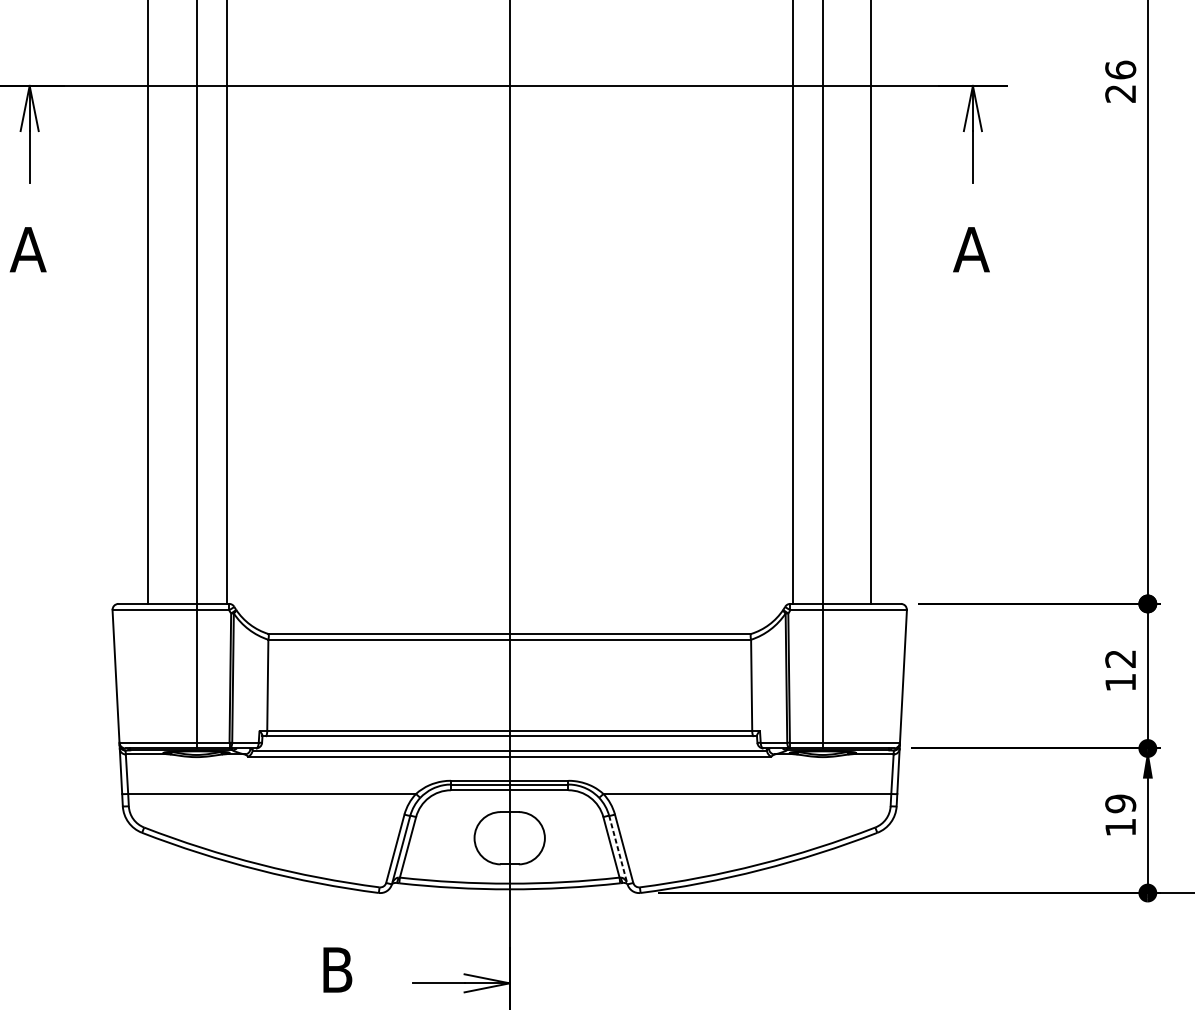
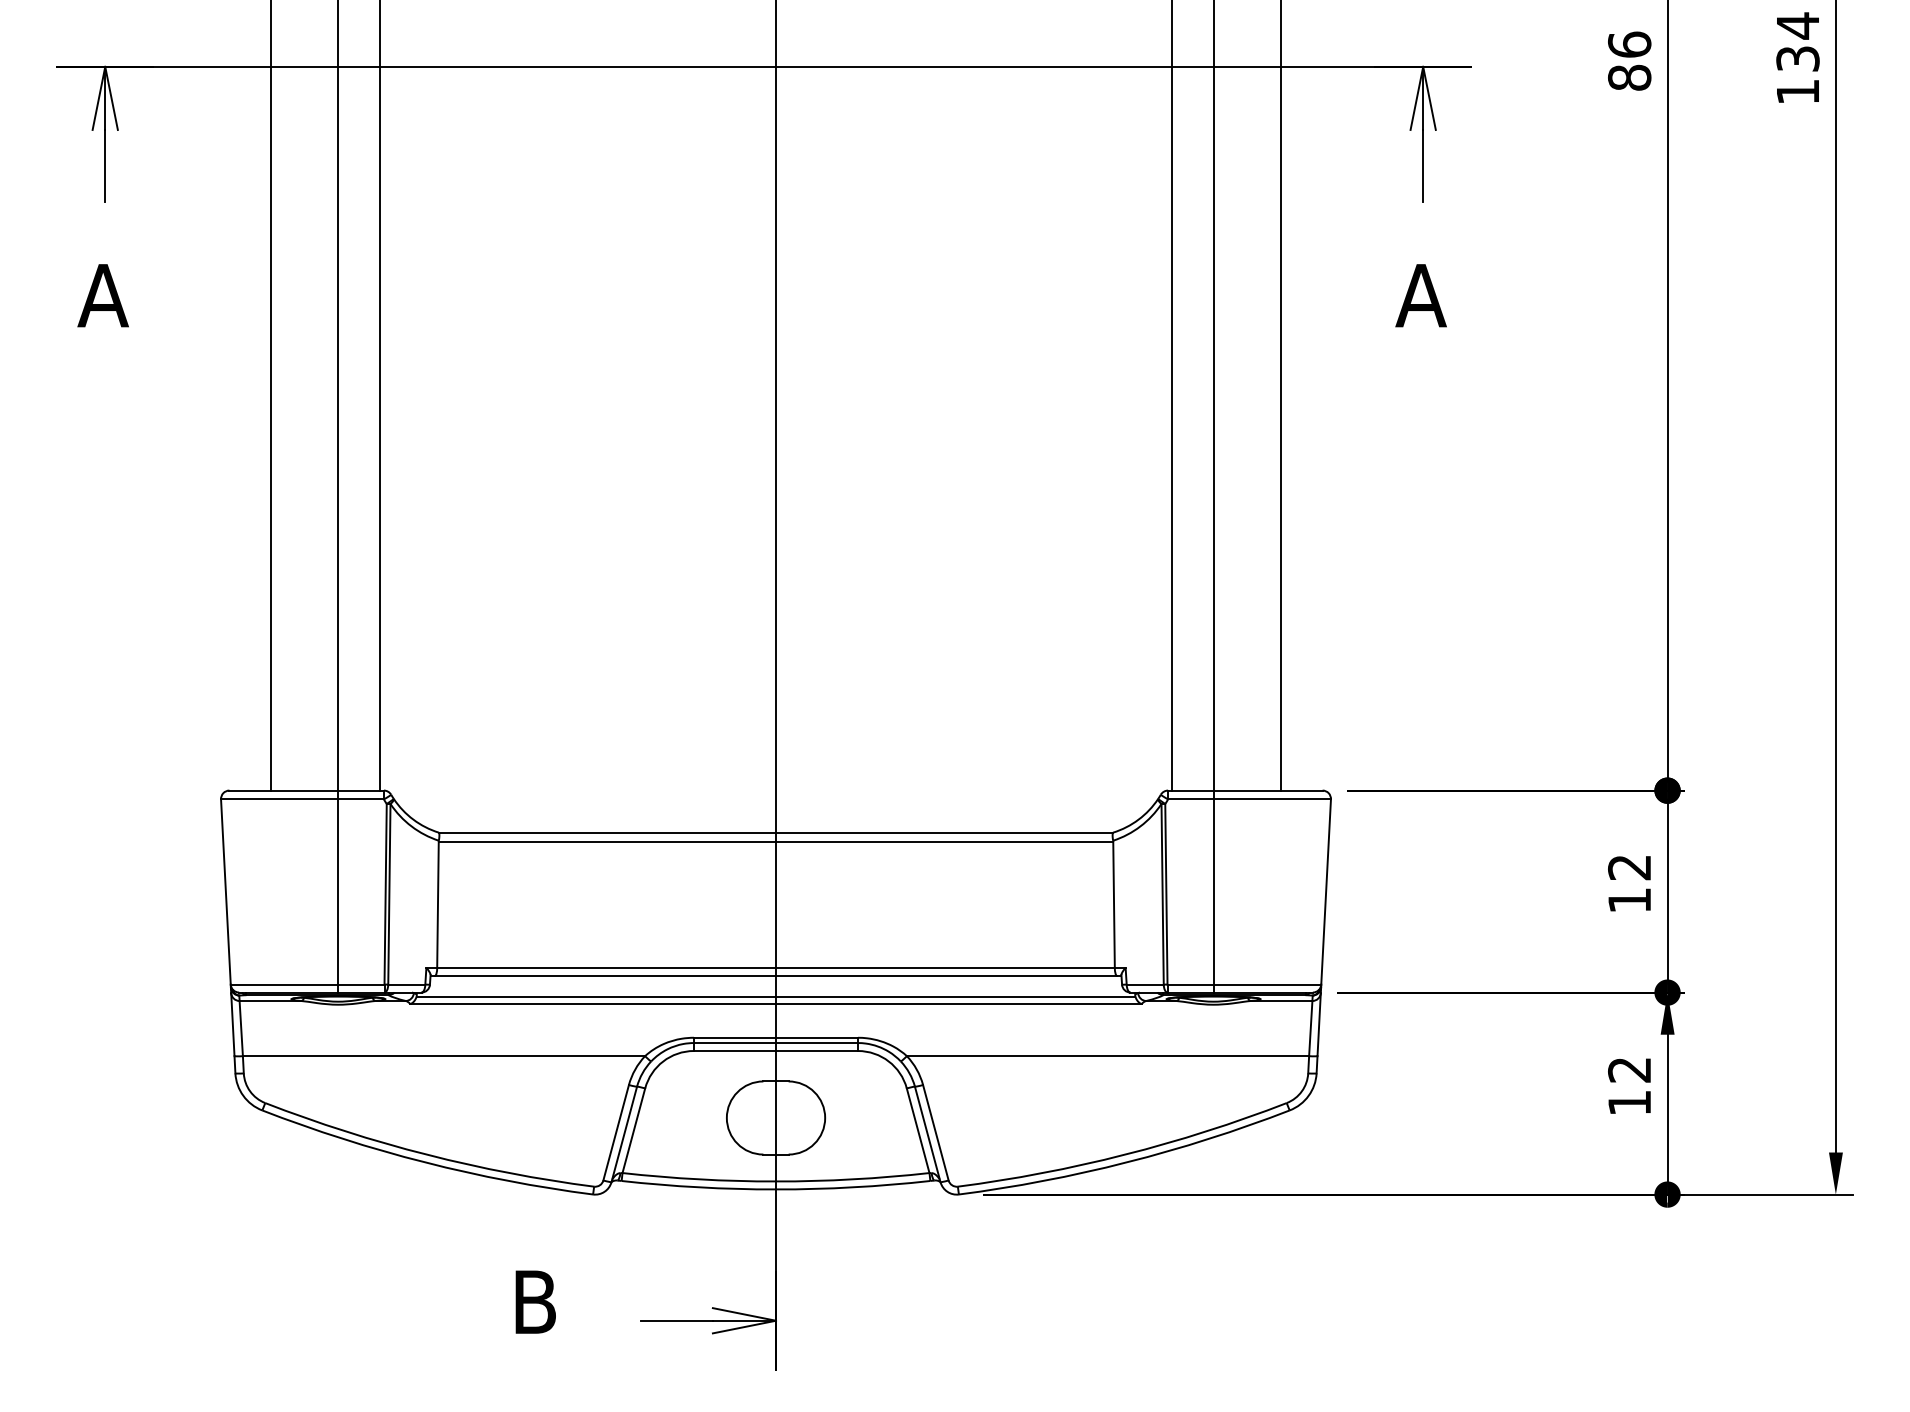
text: (1120, 93) -> (1629, 77), 26 -> 86
text: (1120, 804) -> (1629, 1070), 19 -> 12
line: (618, 850) -> (927, 1134), dashed -> solid

